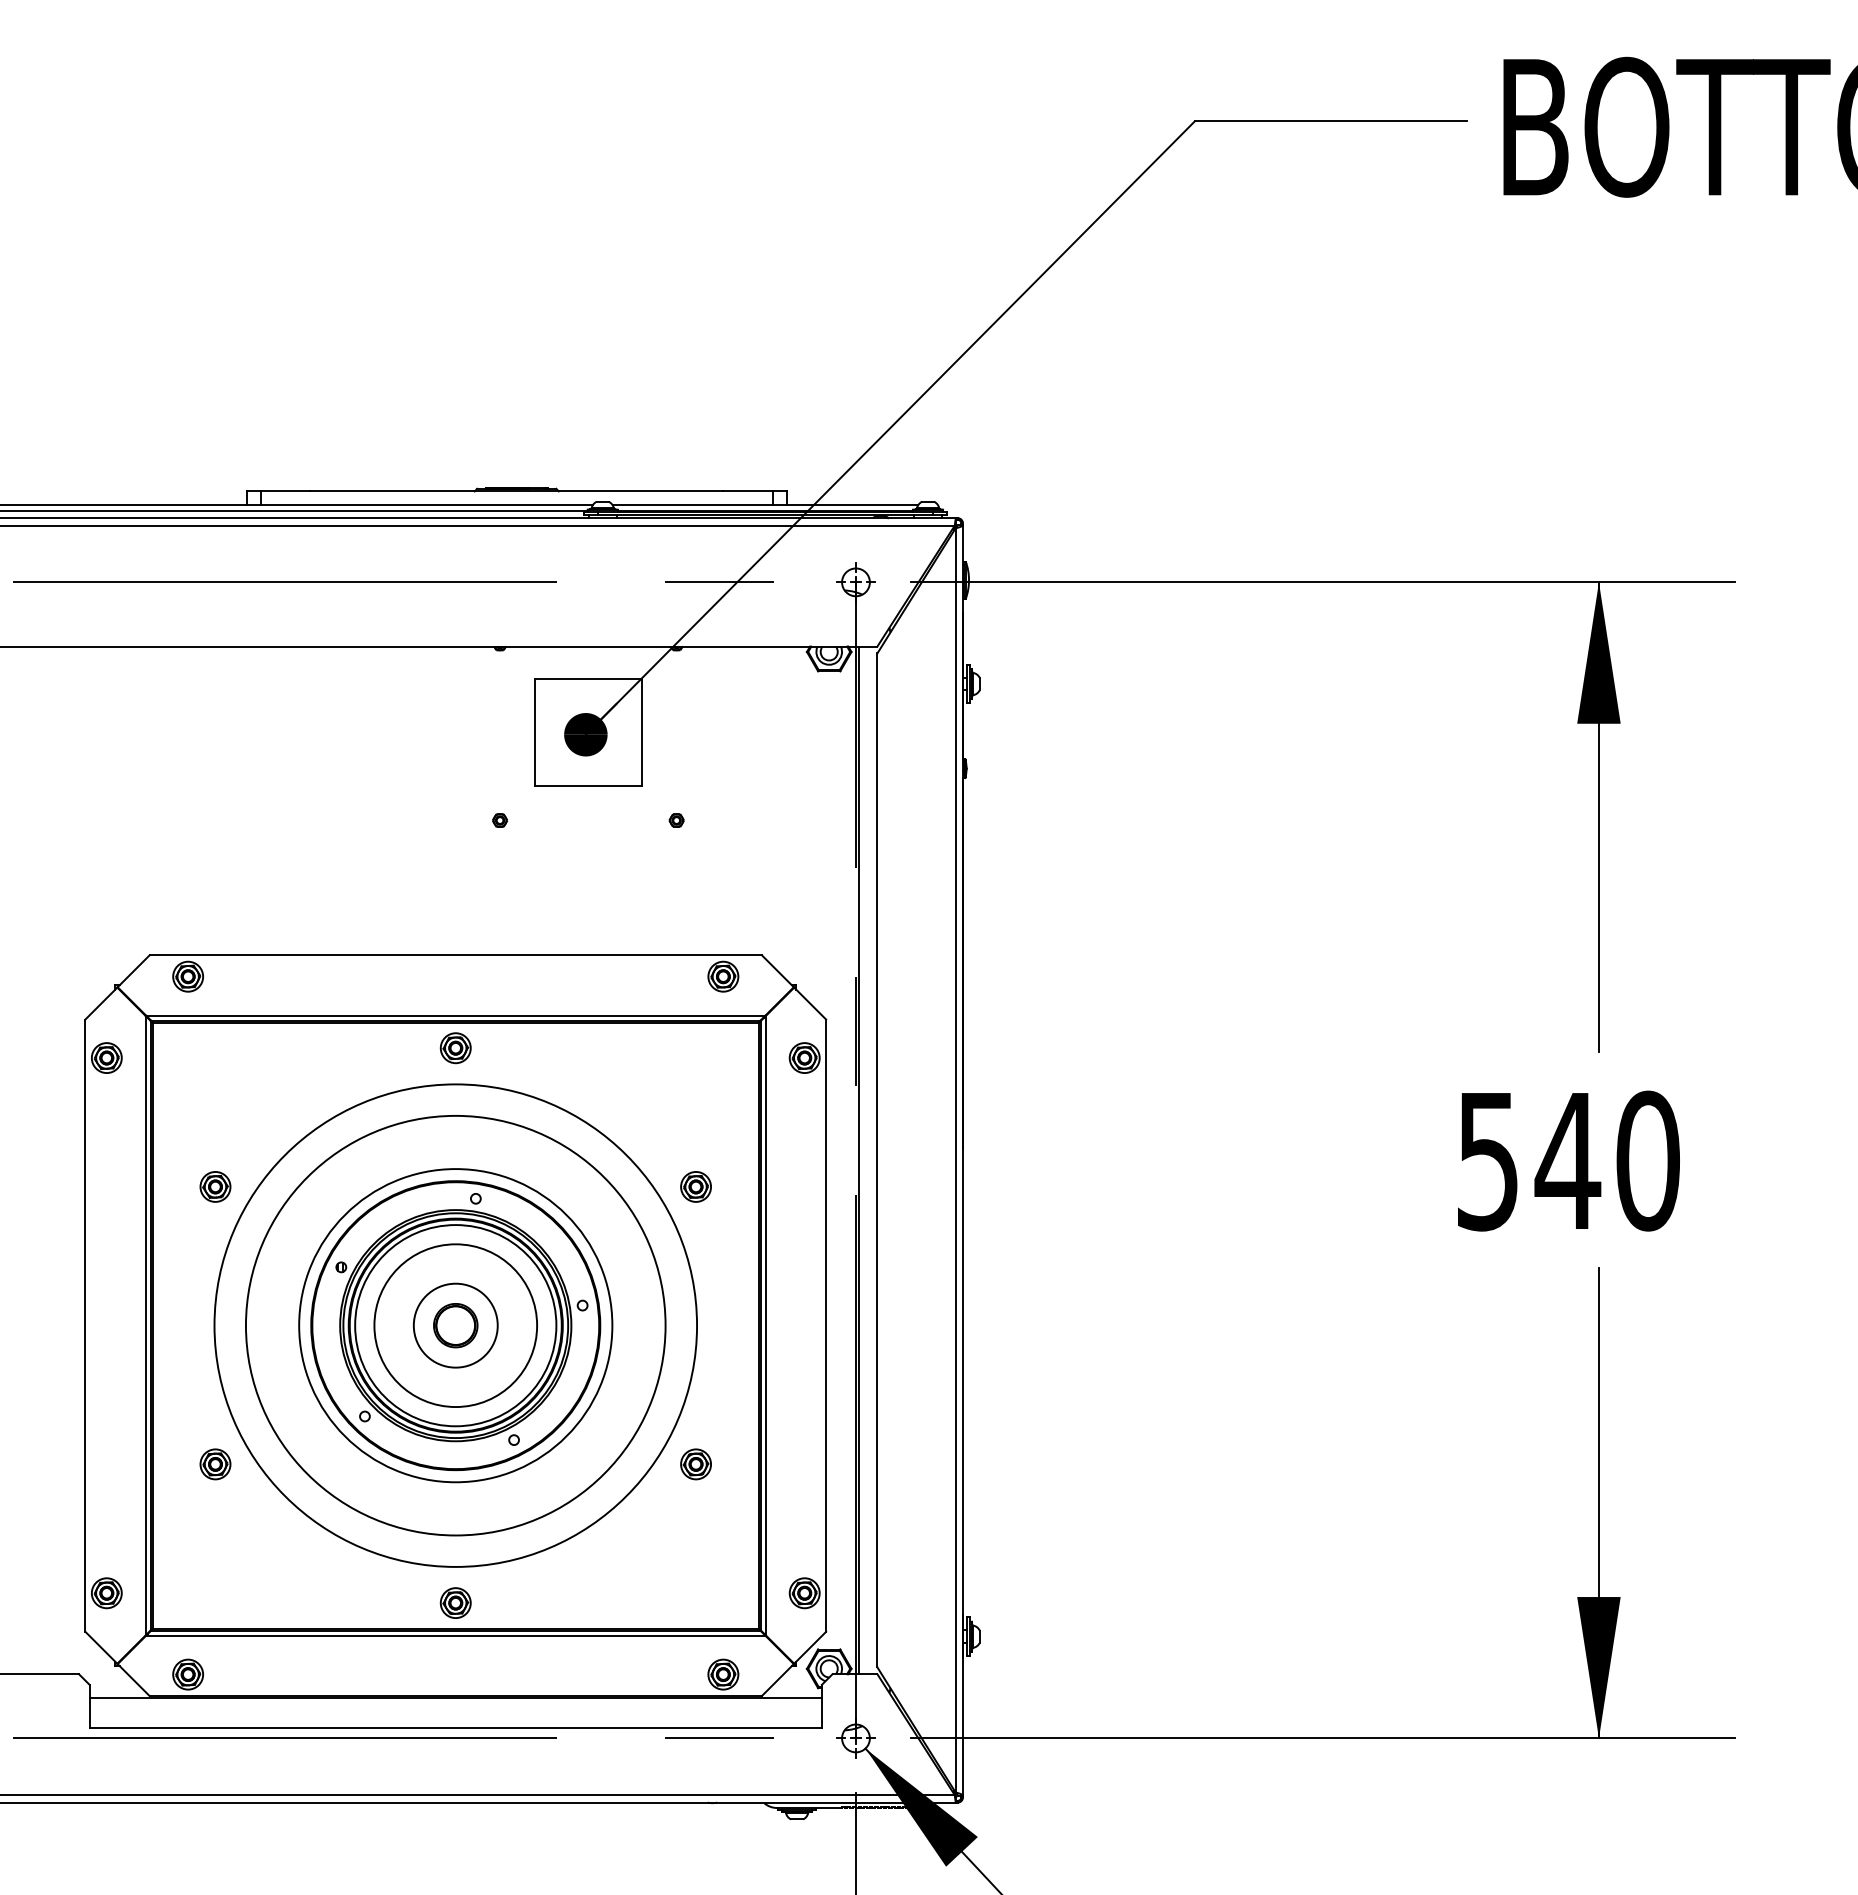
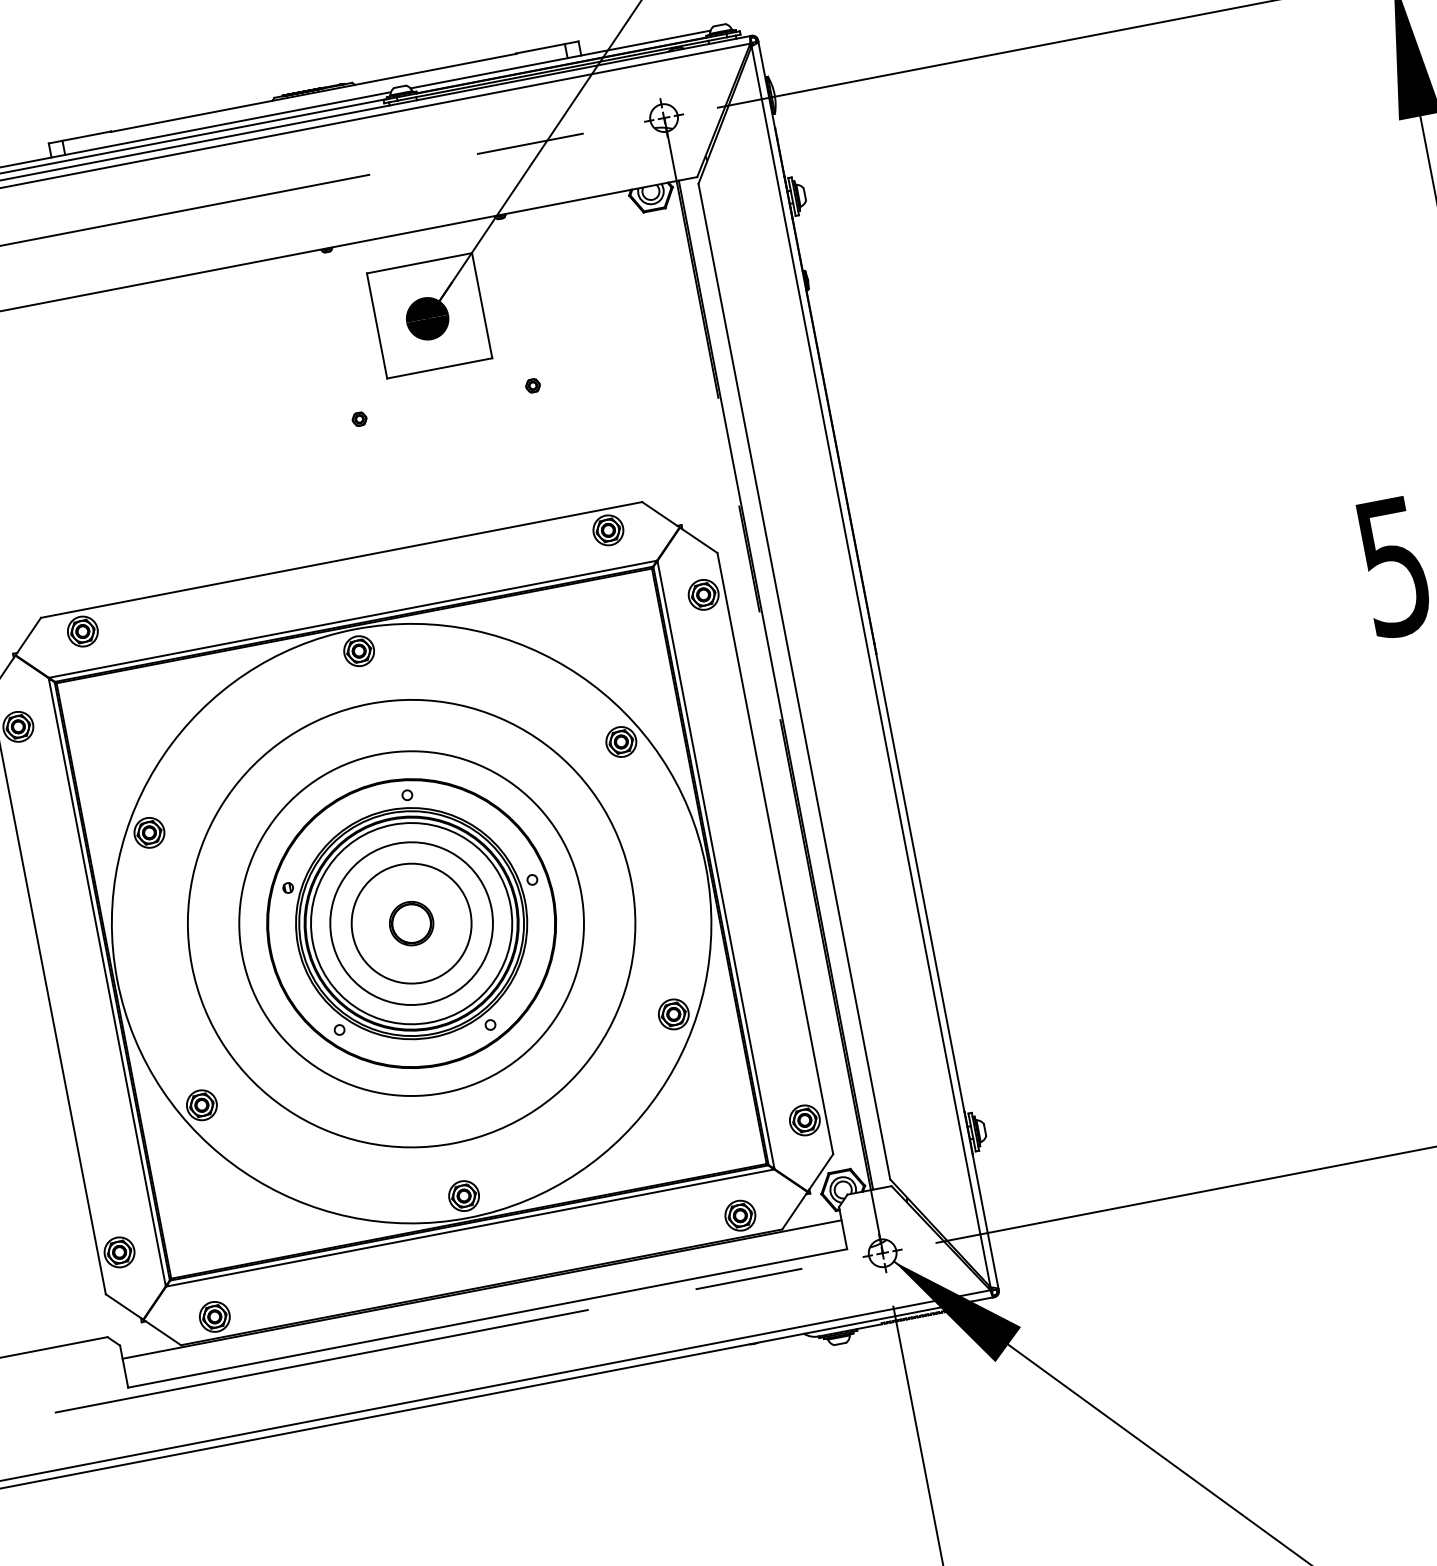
circle: (455, 1325) -> (411, 923), size x0.71
circle: (455, 1325) -> (411, 923), size x1.43
circle: (455, 1325) -> (411, 923), size x1.43
circle: (455, 1325) -> (411, 923), size x1.43

